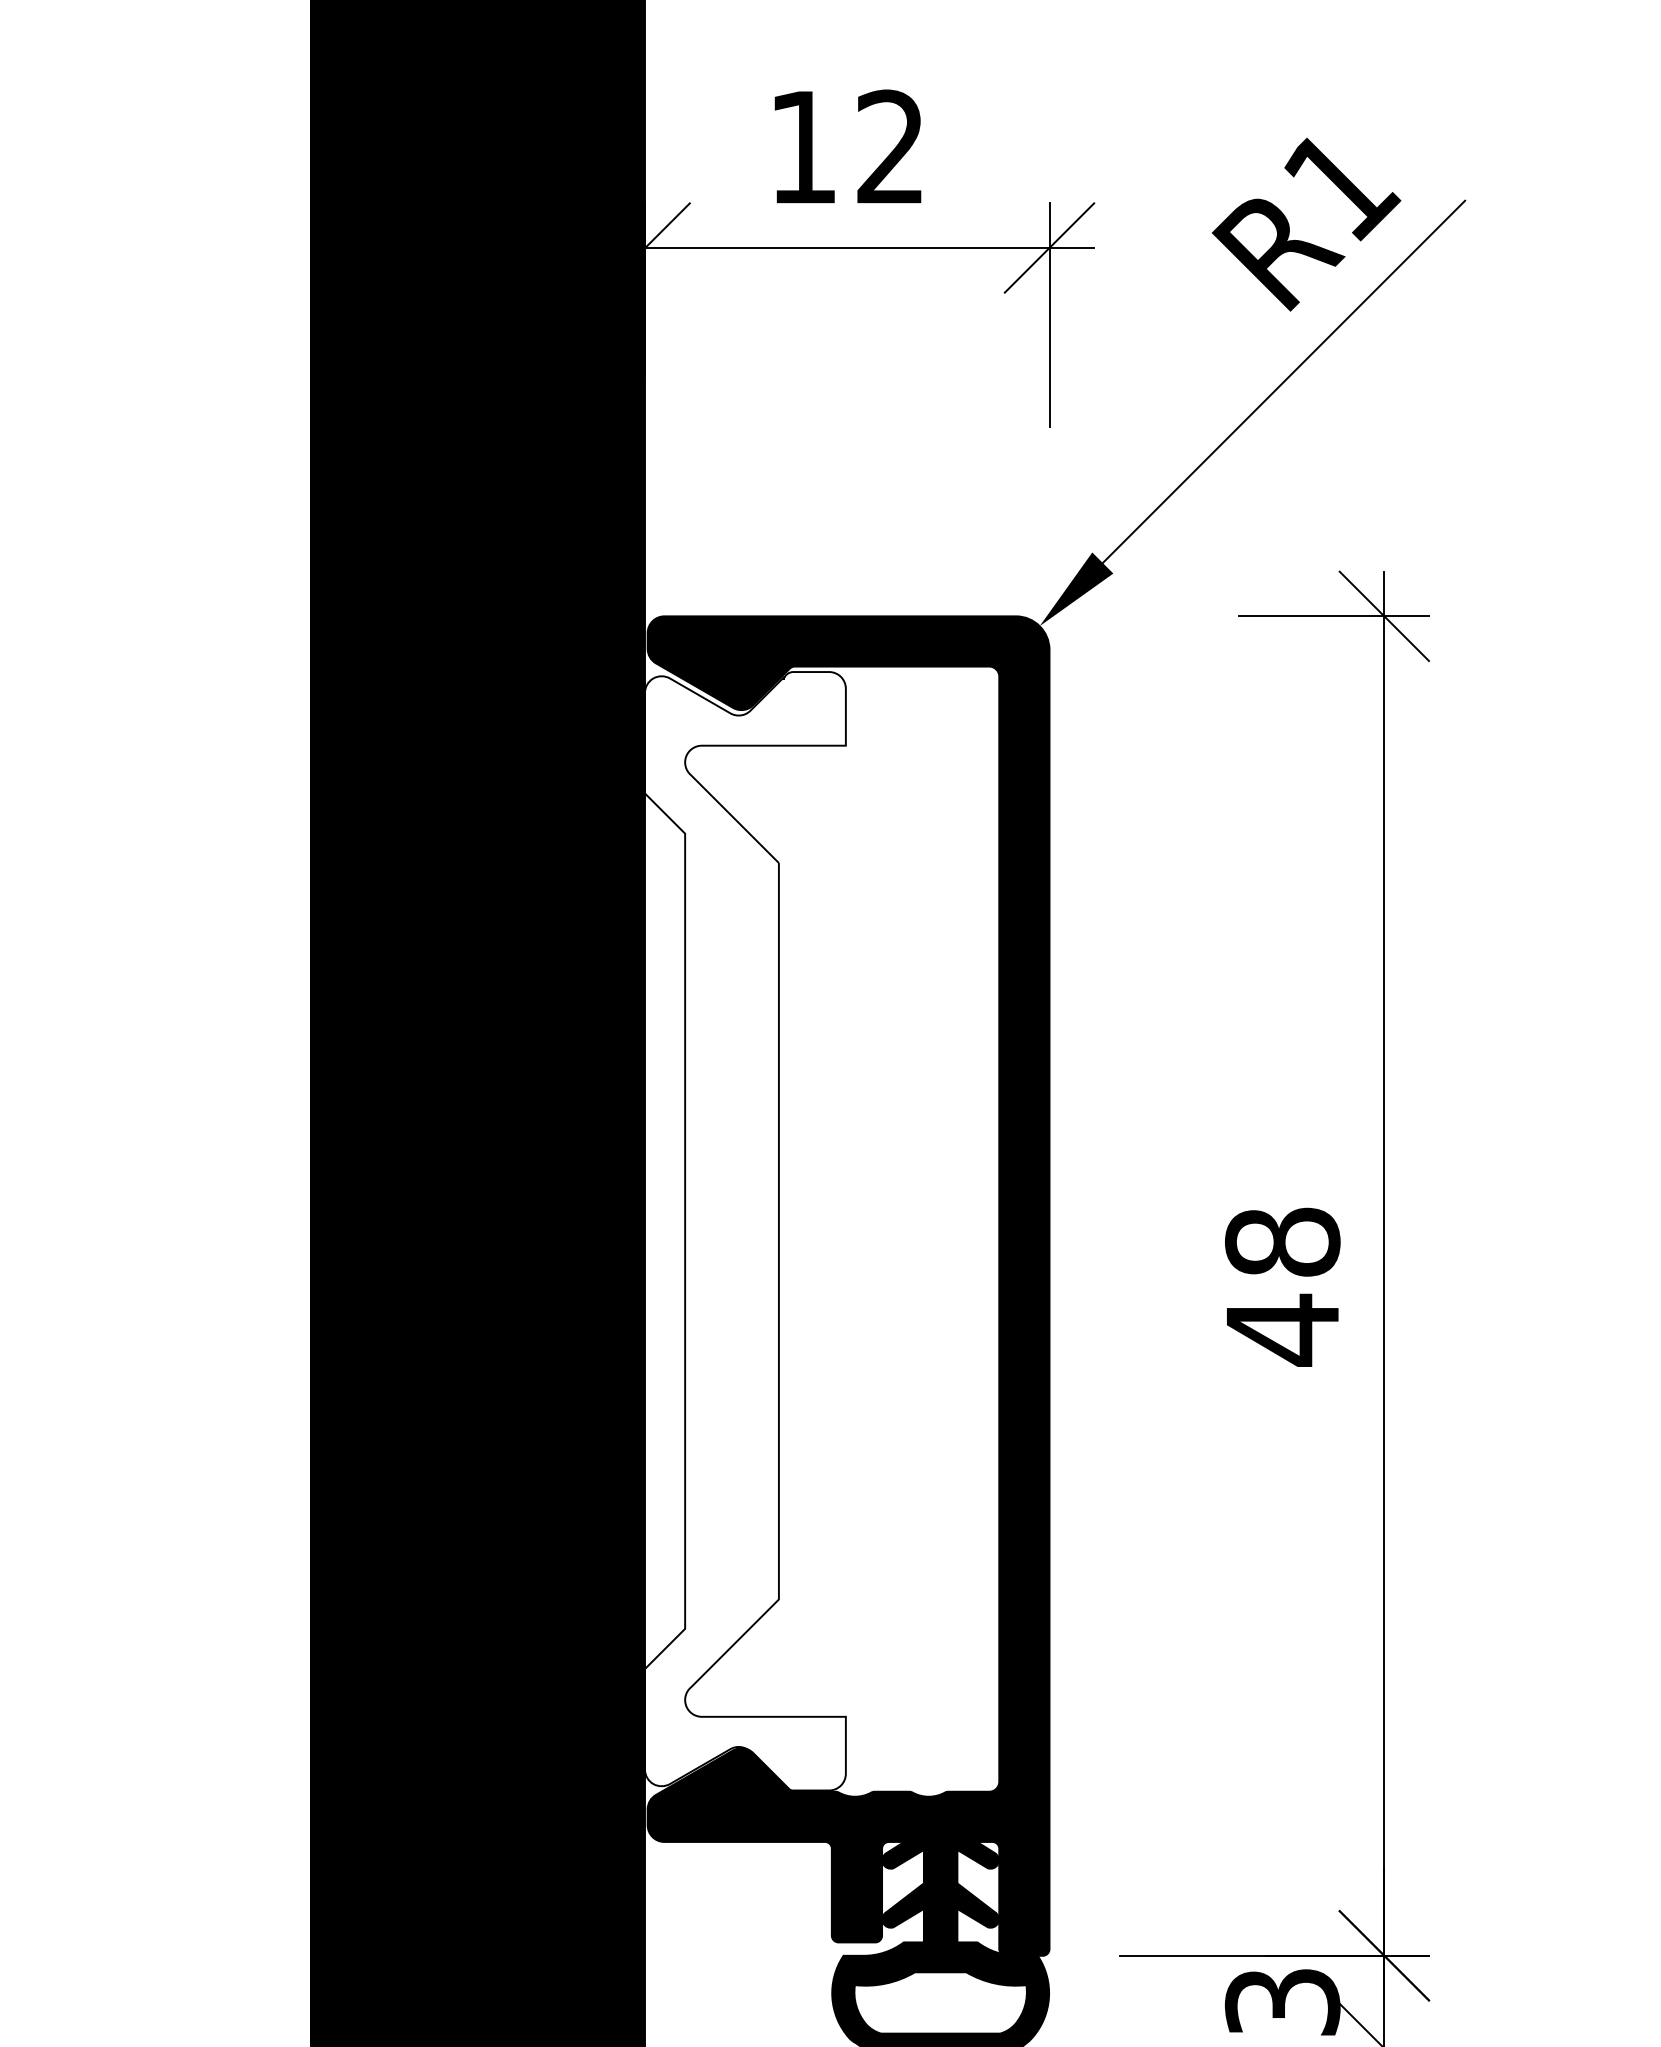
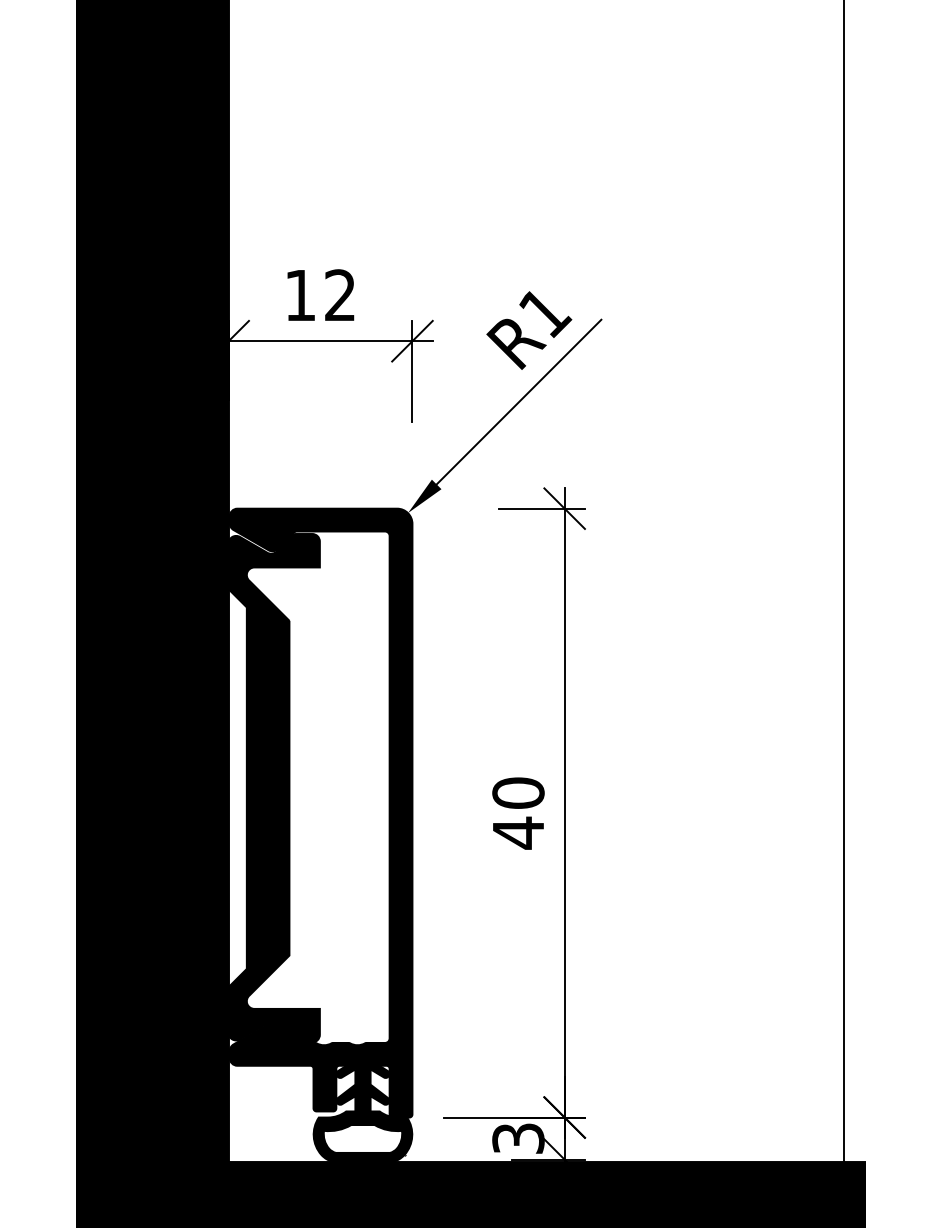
fill: (743, 1229) -> (273, 787), added
text: (1282, 1240) -> (518, 792), 48 -> 40

